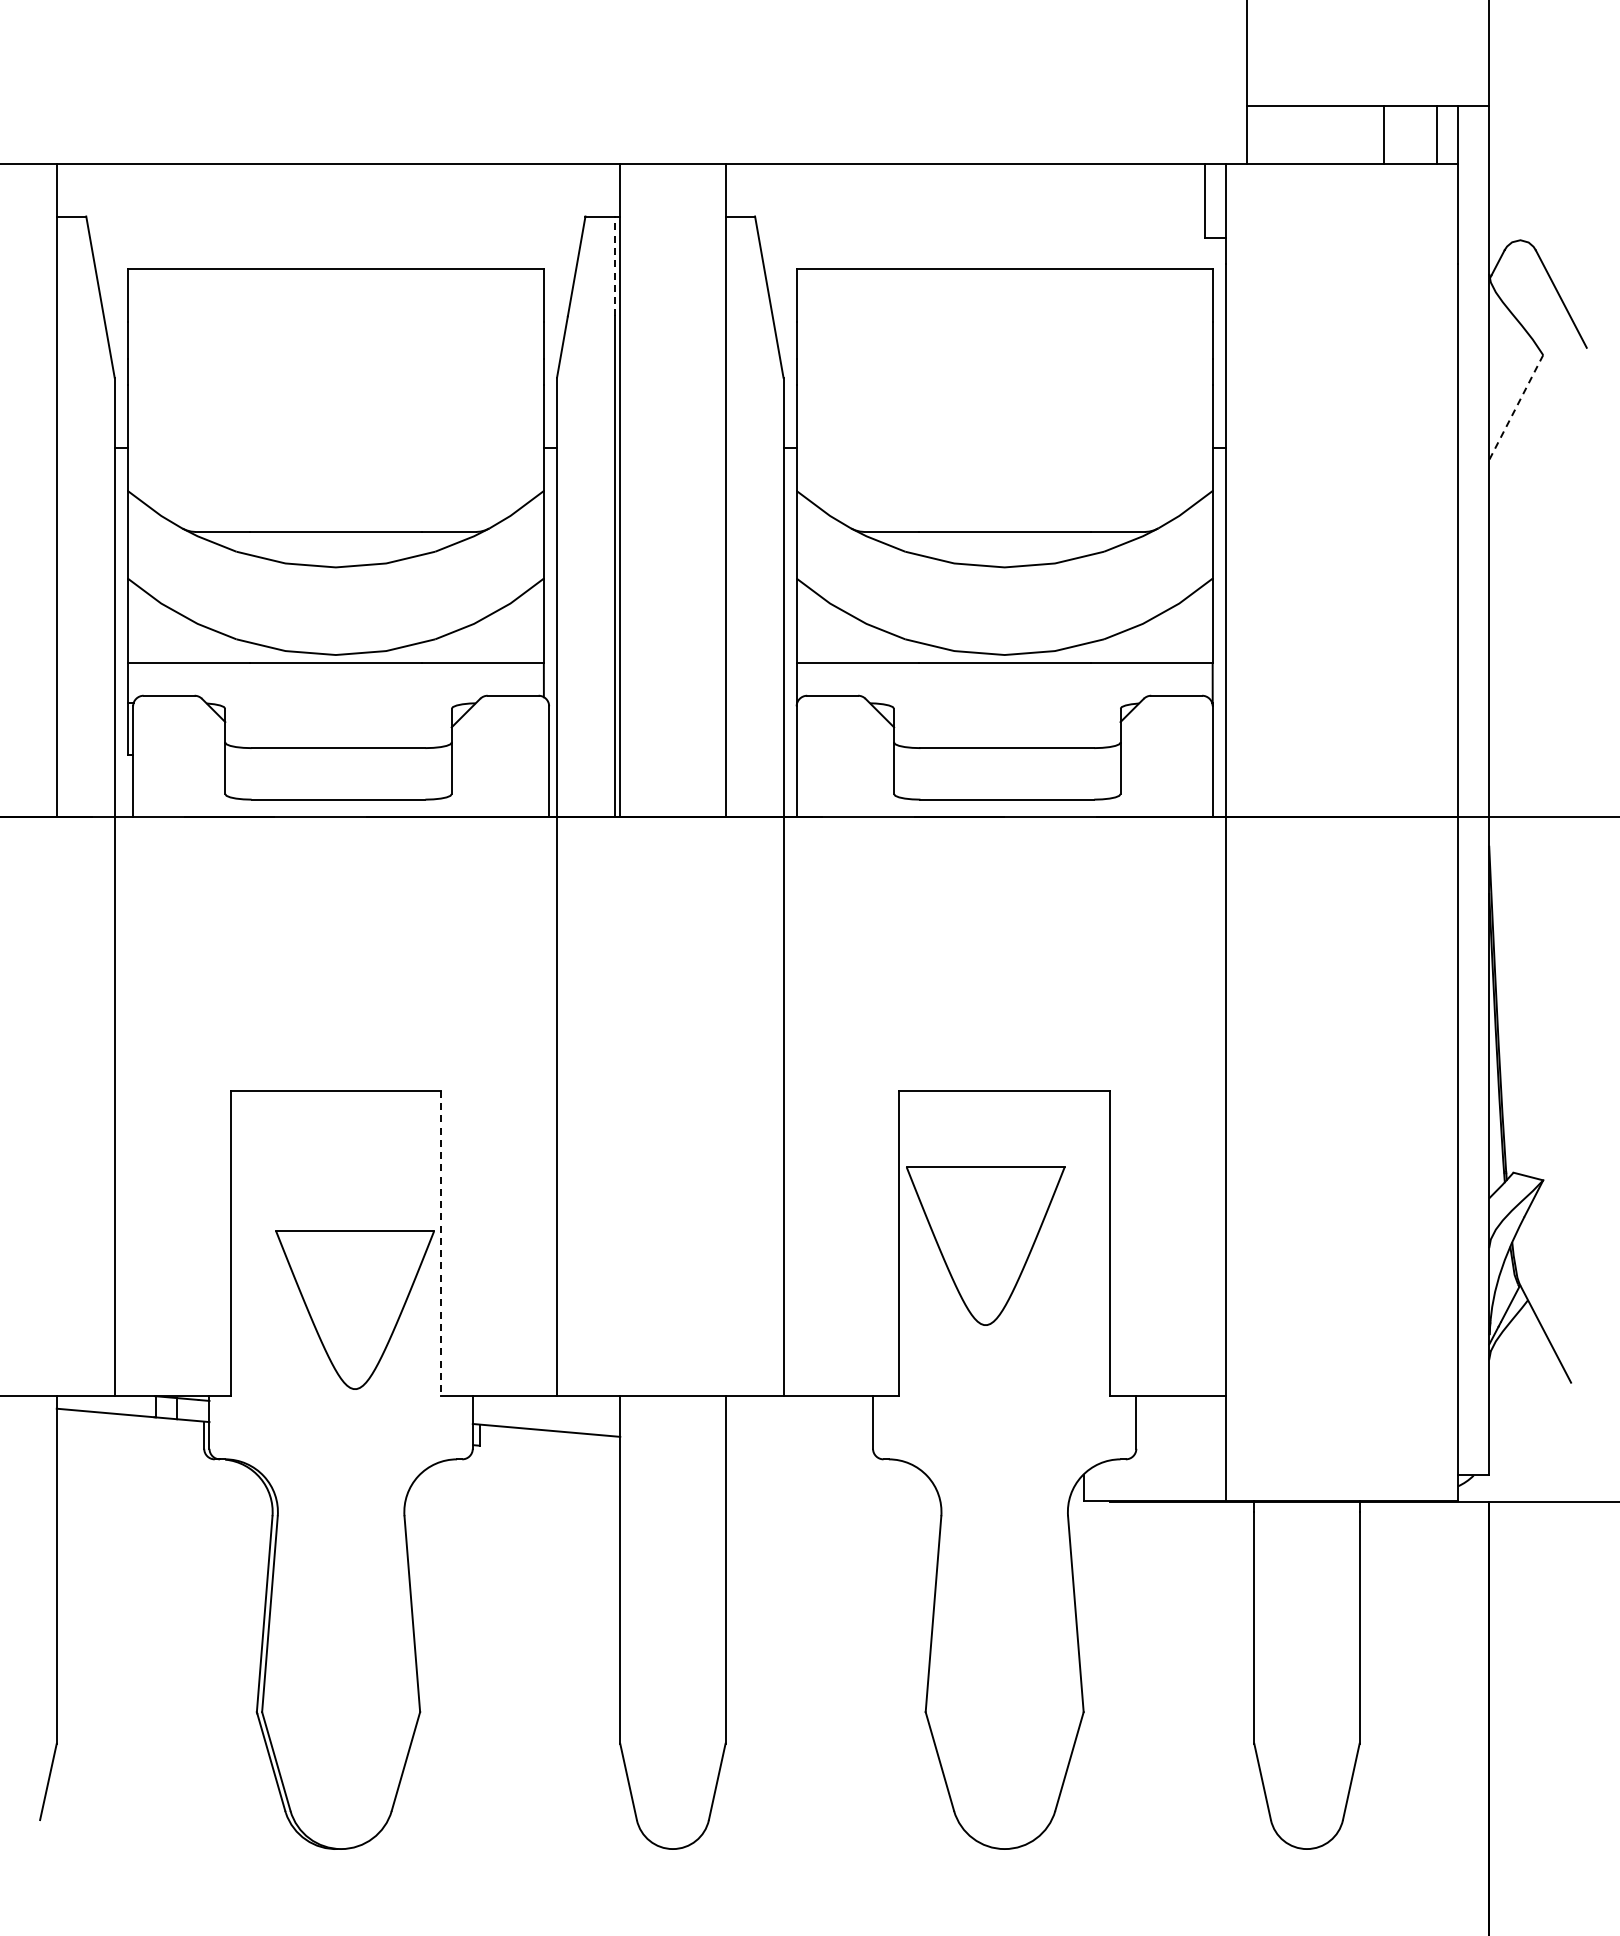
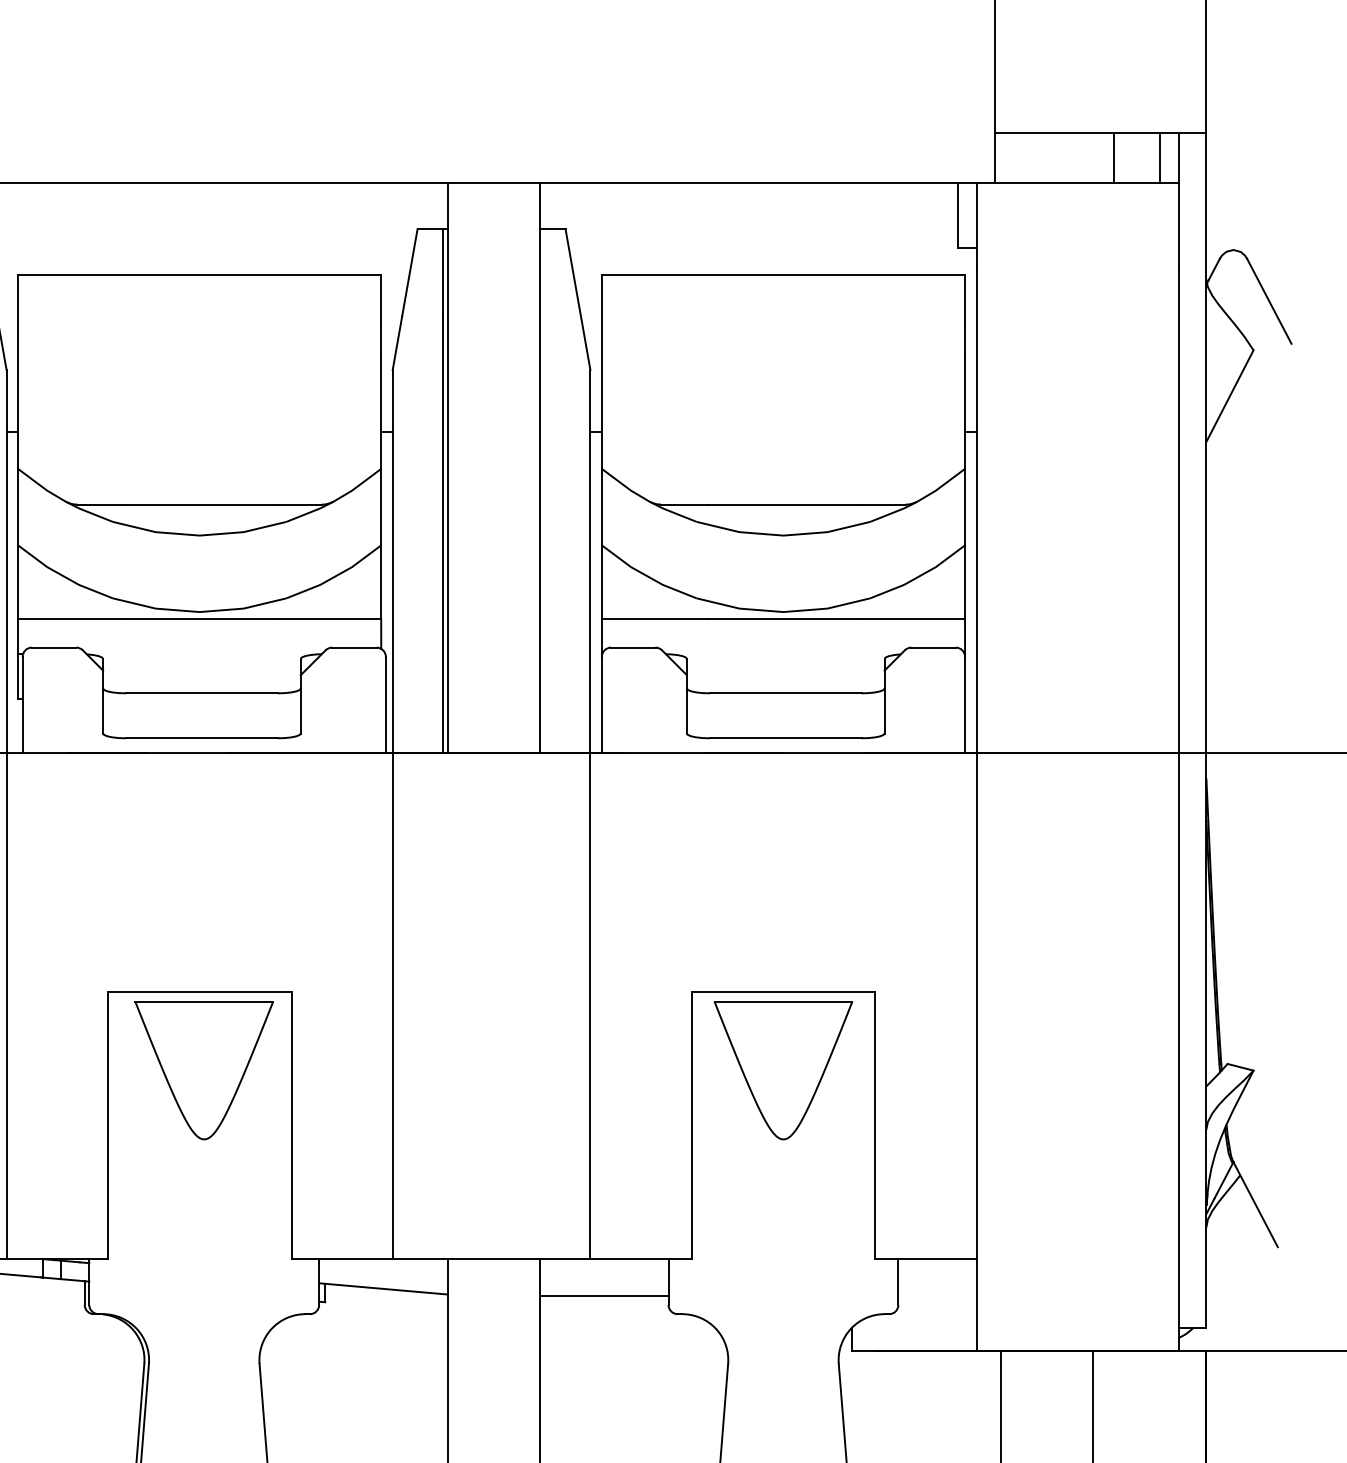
line: (614, 266) -> (442, 272), dashed -> solid
line: (1515, 408) -> (1229, 396), dashed -> solid
line: (441, 1243) -> (291, 1125), dashed -> solid
part: (985, 1245) -> (783, 1069), moved
part: (354, 1309) -> (203, 1069), moved
line: (799, 1438) -> (604, 1295), added

